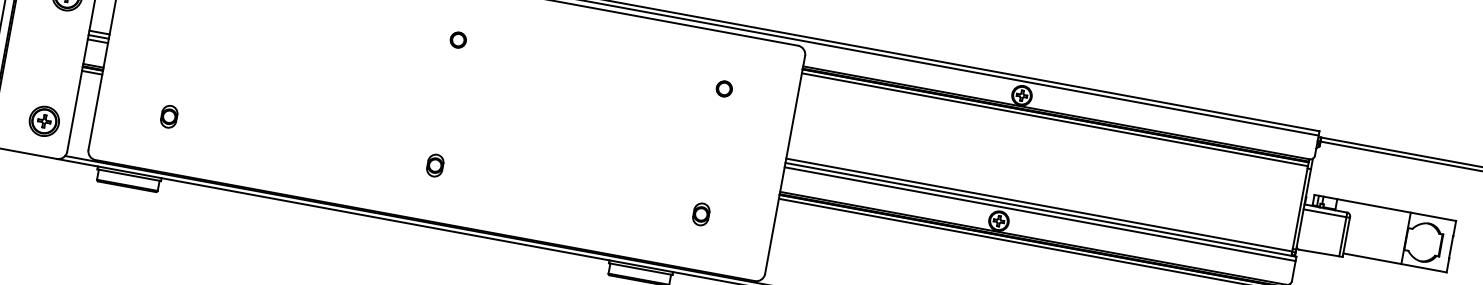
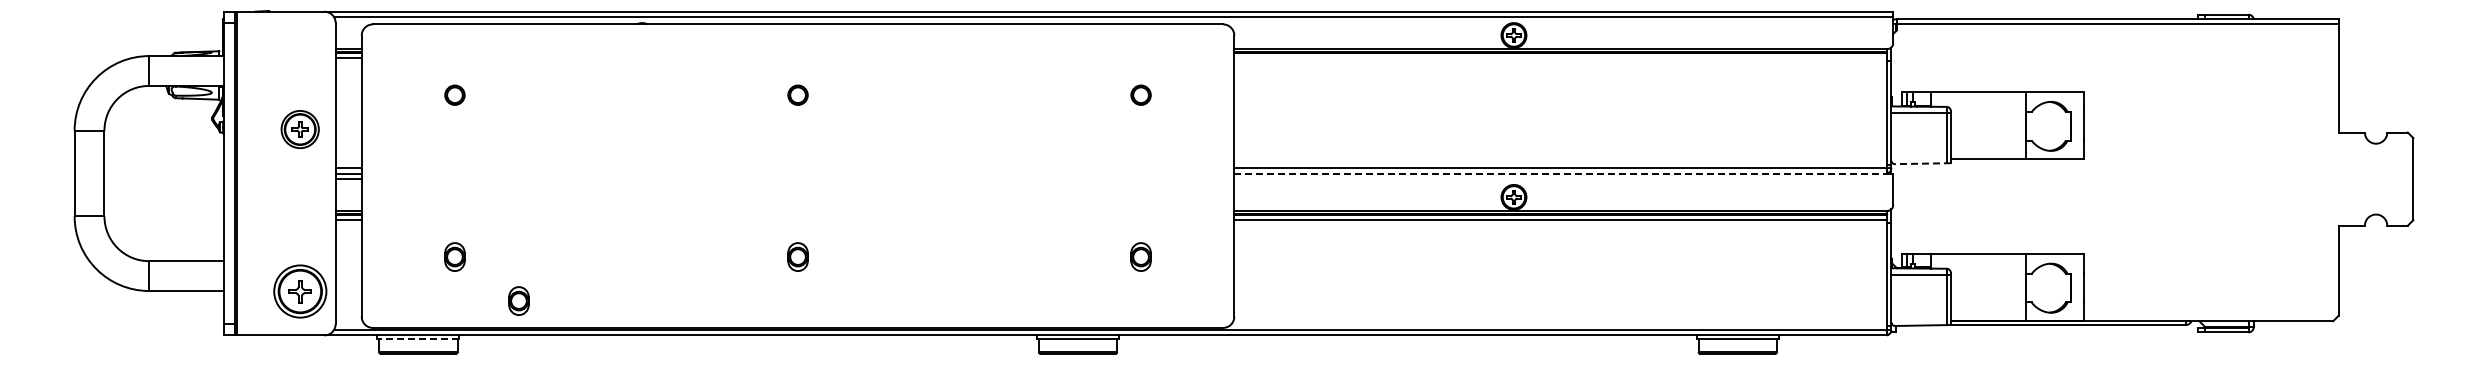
line: (1054, 119) -> (1560, 57), removed
part: (43, 120) -> (299, 290), size x1.4
part: (212, 159) -> (518, 300), added
line: (128, 175) -> (417, 339), solid -> dashed
line: (1041, 209) -> (1564, 173), solid -> dashed
line: (1039, 214) -> (1563, 179), removed
line: (1321, 253) -> (1923, 163), solid -> dashed

